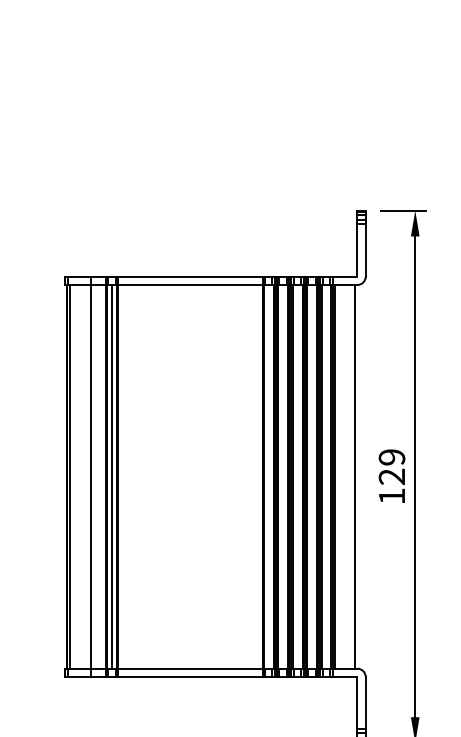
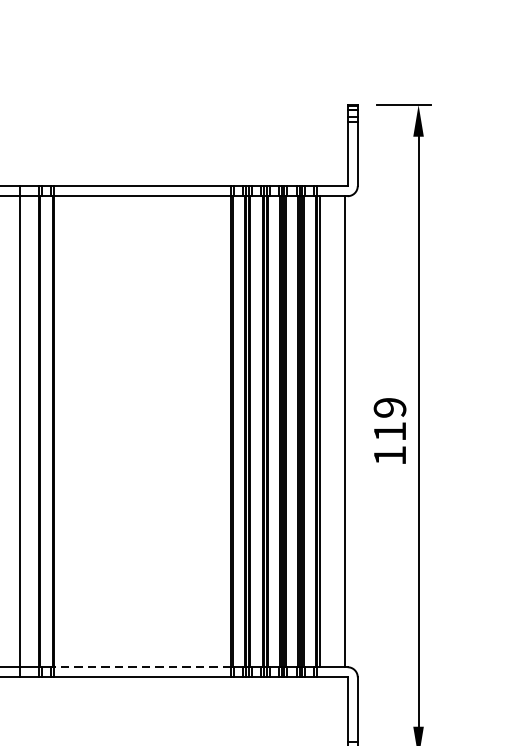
line: (112, 476) -> (46, 431), removed
text: (391, 476) -> (389, 431), 129 -> 119
line: (189, 668) -> (141, 666), solid -> dashed

